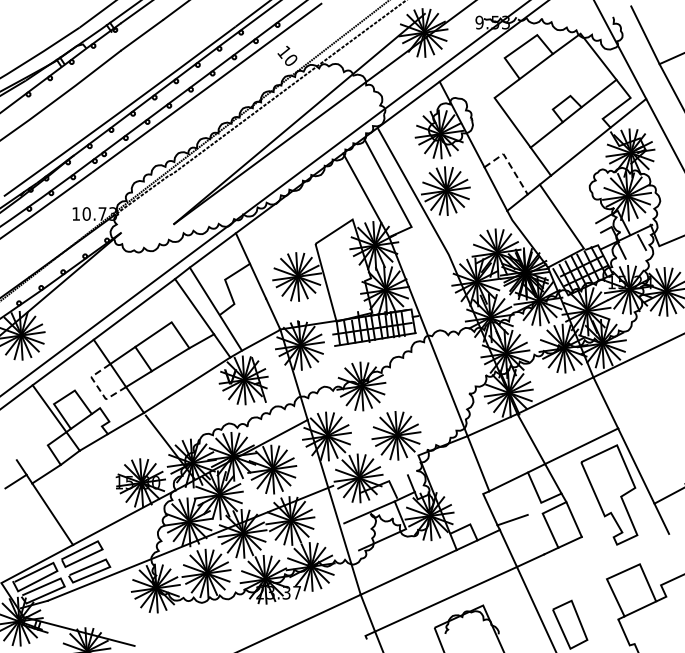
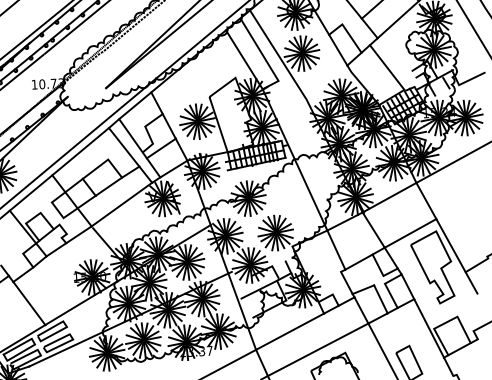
line: (509, 164) -> (347, 31), dashed -> solid
line: (245, 310) -> (161, 148), added
line: (98, 387) -> (57, 209), dashed -> solid
line: (535, 534) -> (380, 299), added
line: (599, 577) -> (428, 327), added

